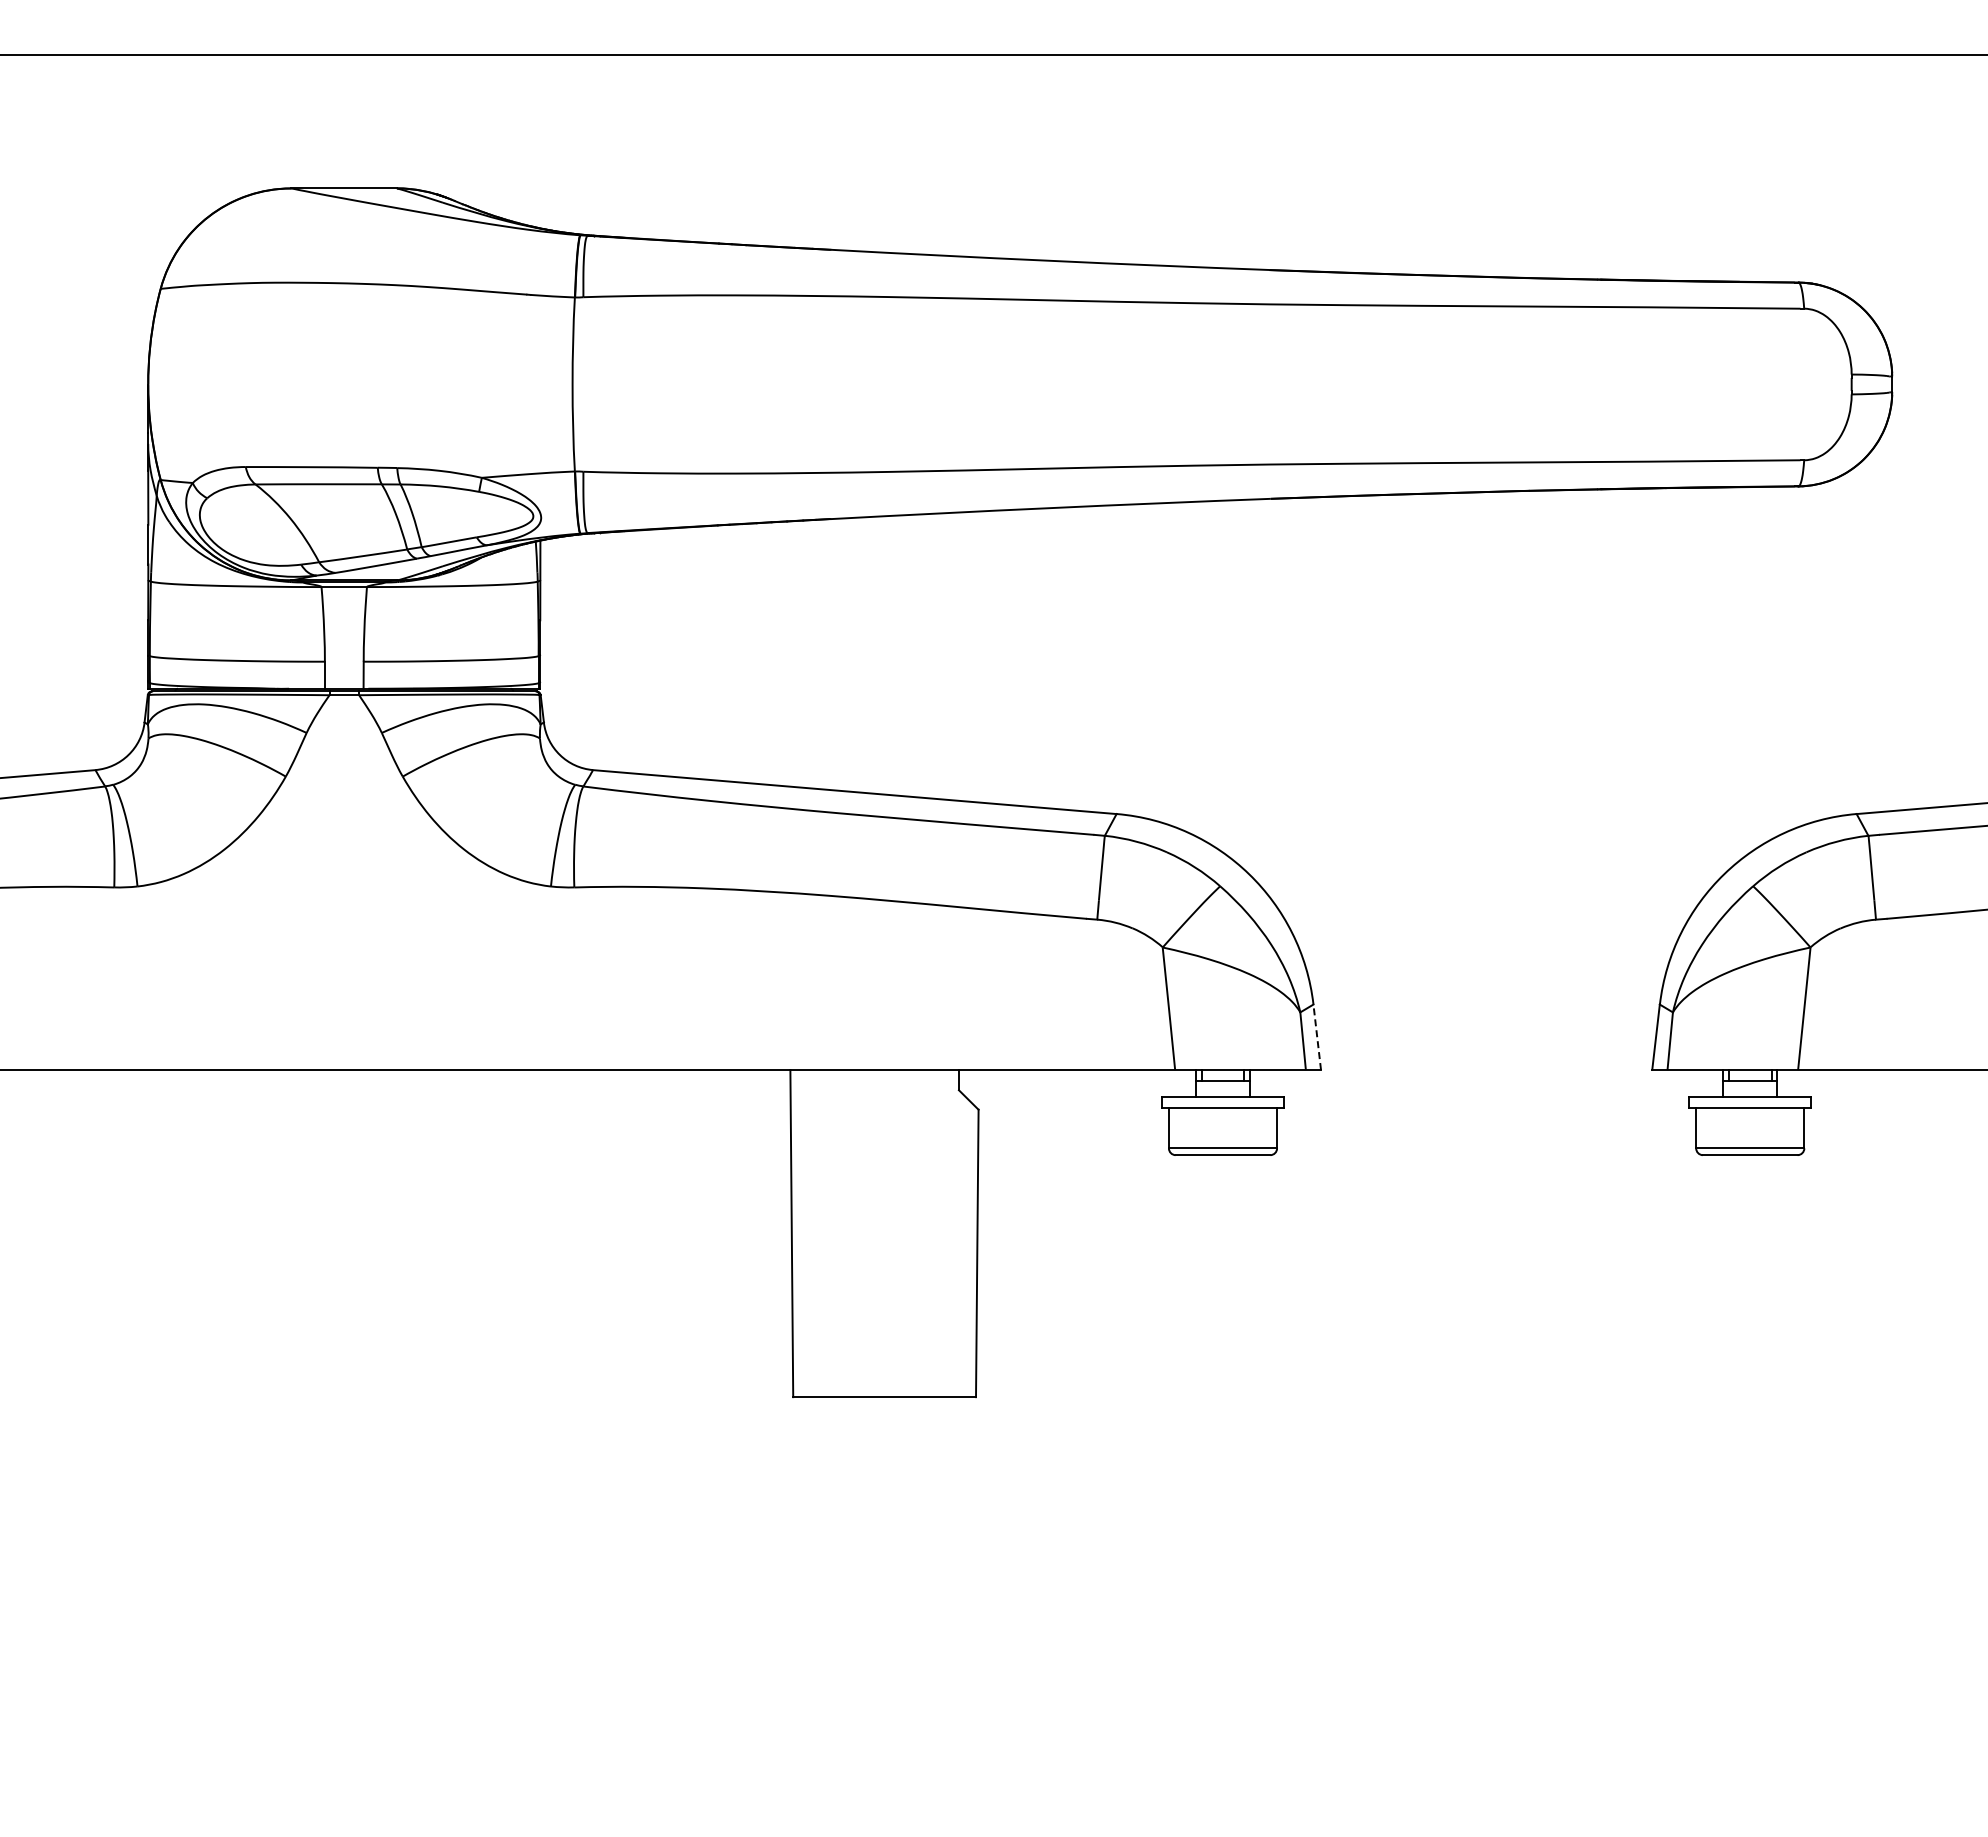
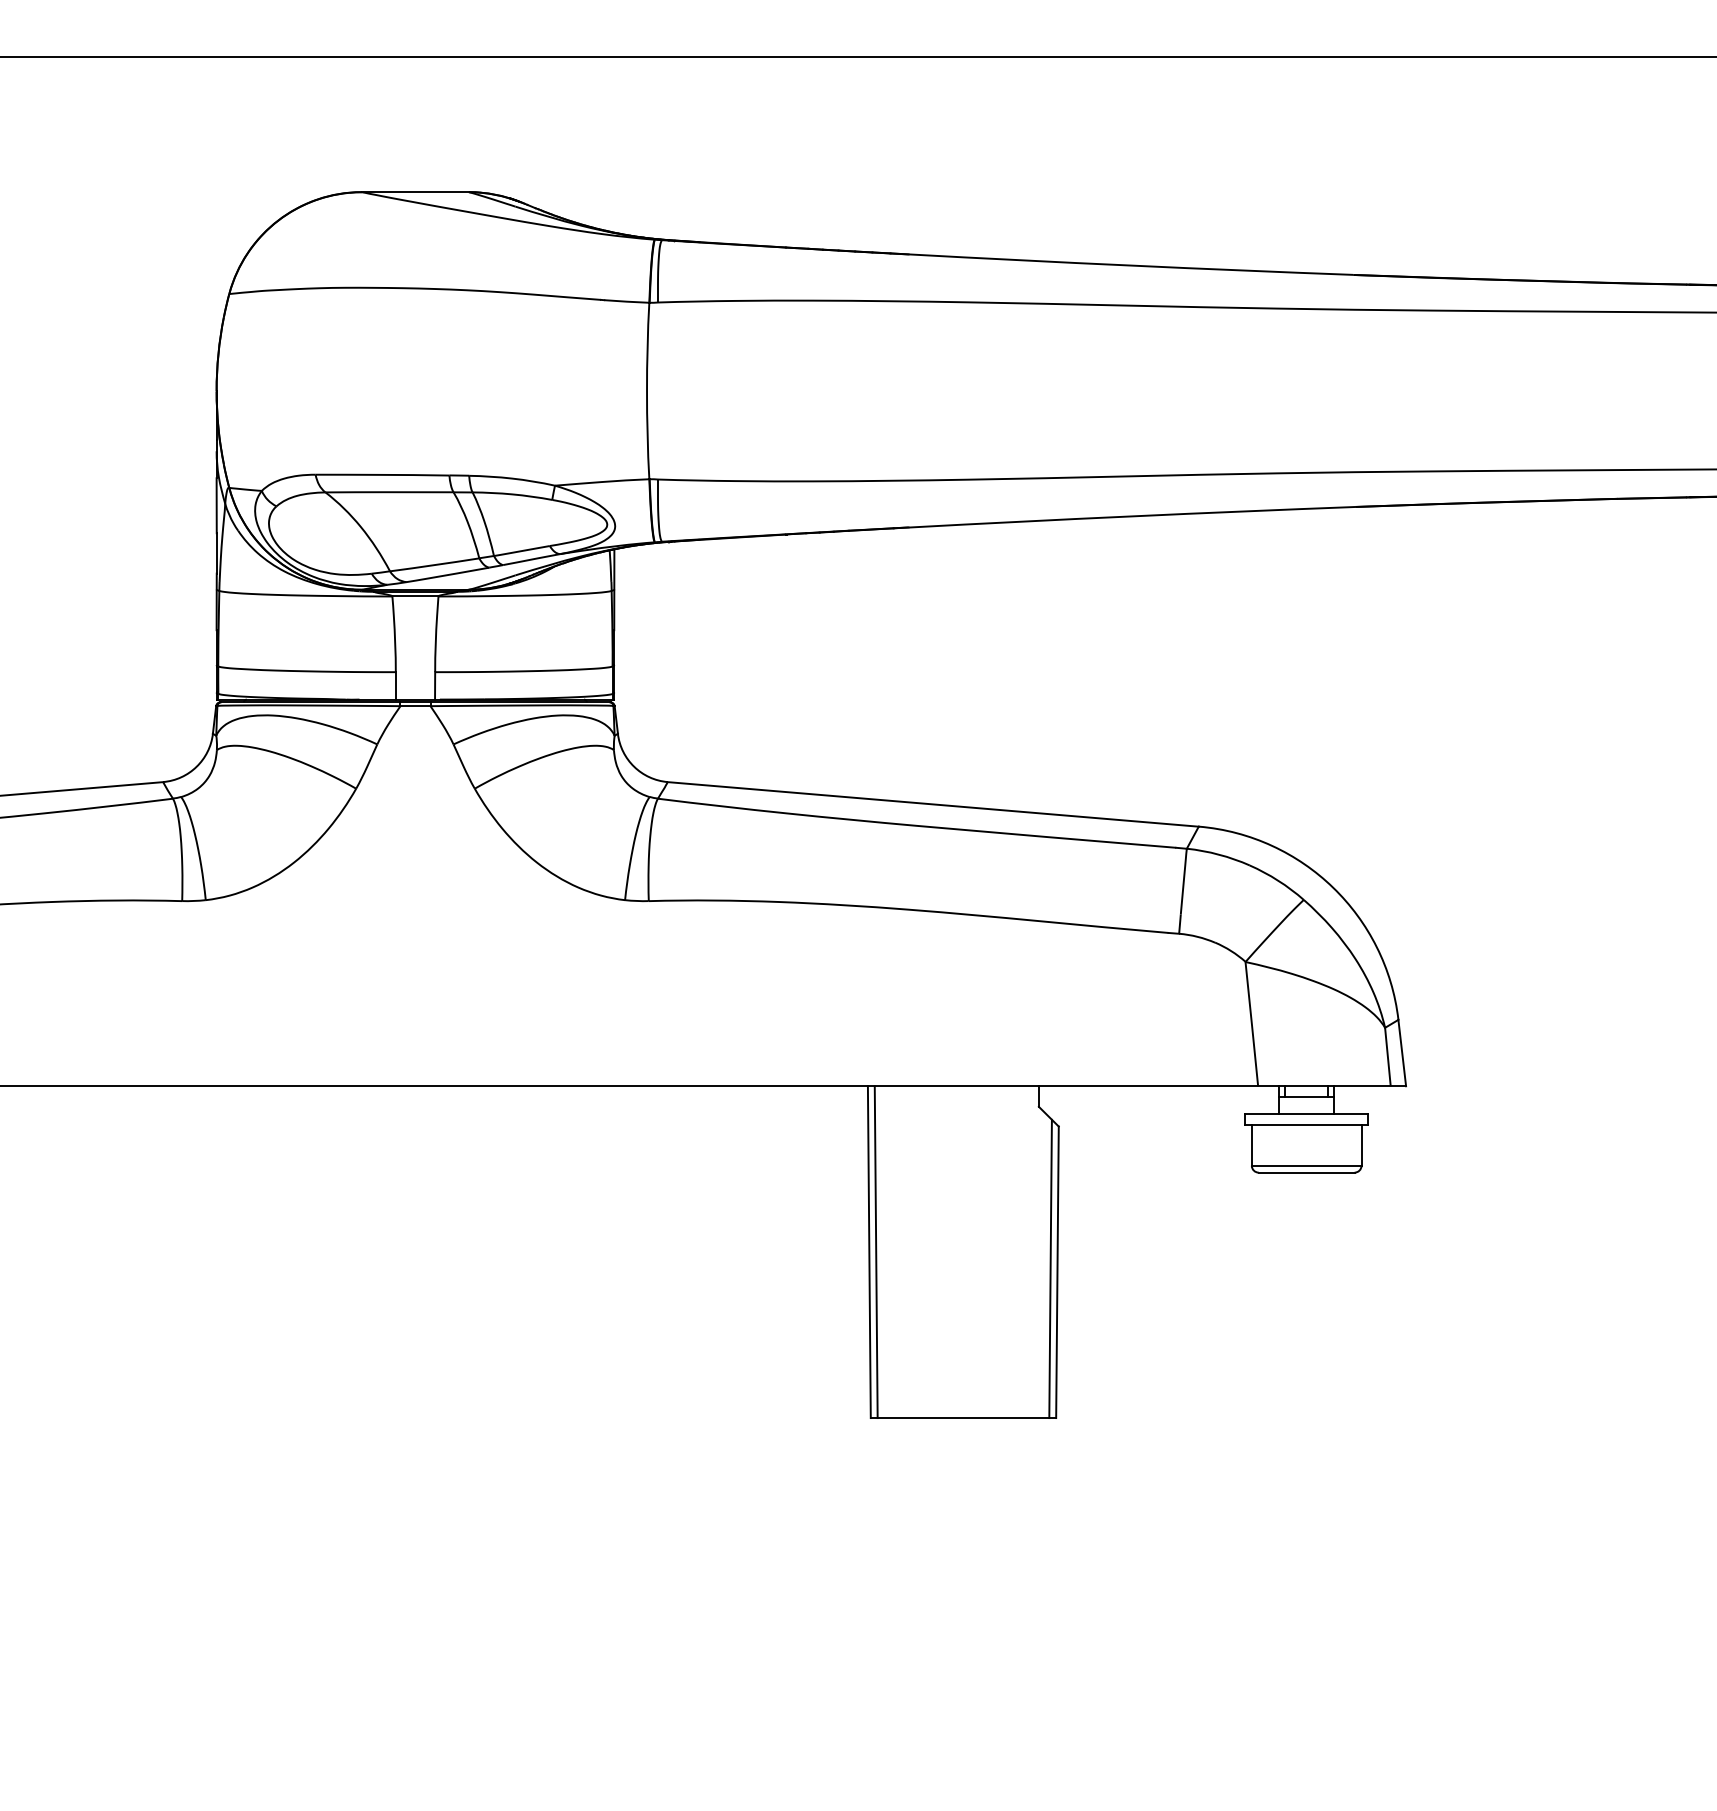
line: (1317, 1037) -> (1402, 1053), dashed -> solid
line: (798, 1233) -> (876, 1252), added
line: (970, 1250) -> (1050, 1269), added

